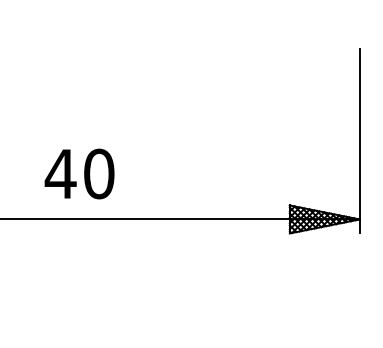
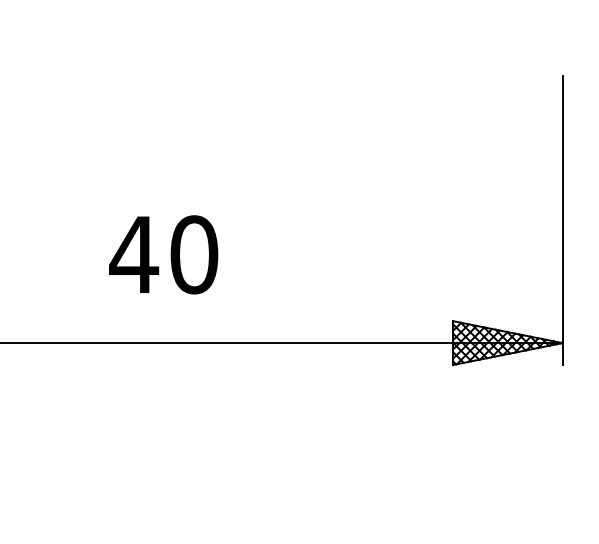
text: (79, 173) -> (163, 254), moved

